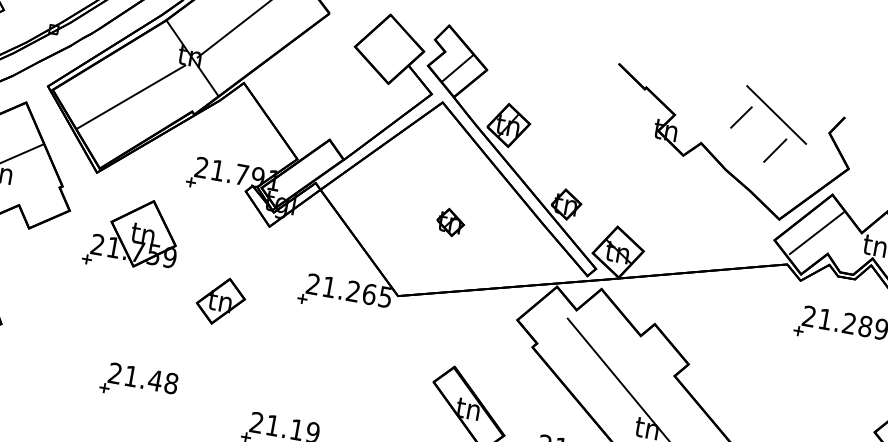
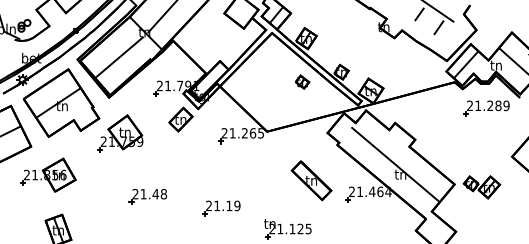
part: (450, 221) -> (302, 81), moved
part: (133, 234) -> (120, 133), moved
part: (220, 300) -> (180, 119), moved

